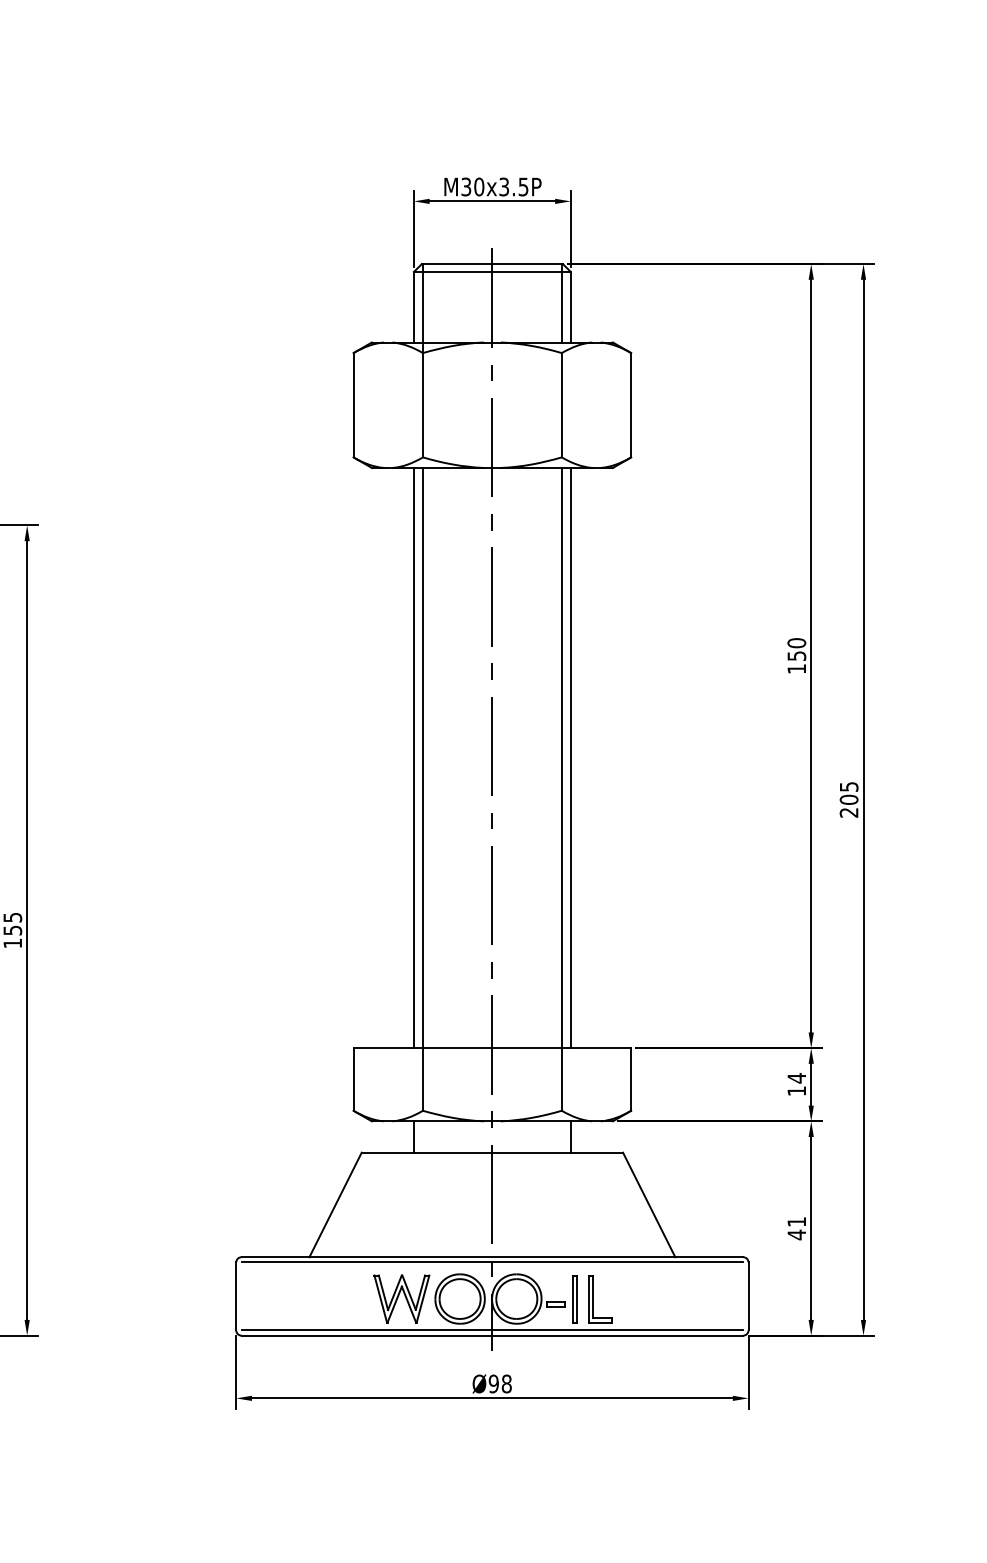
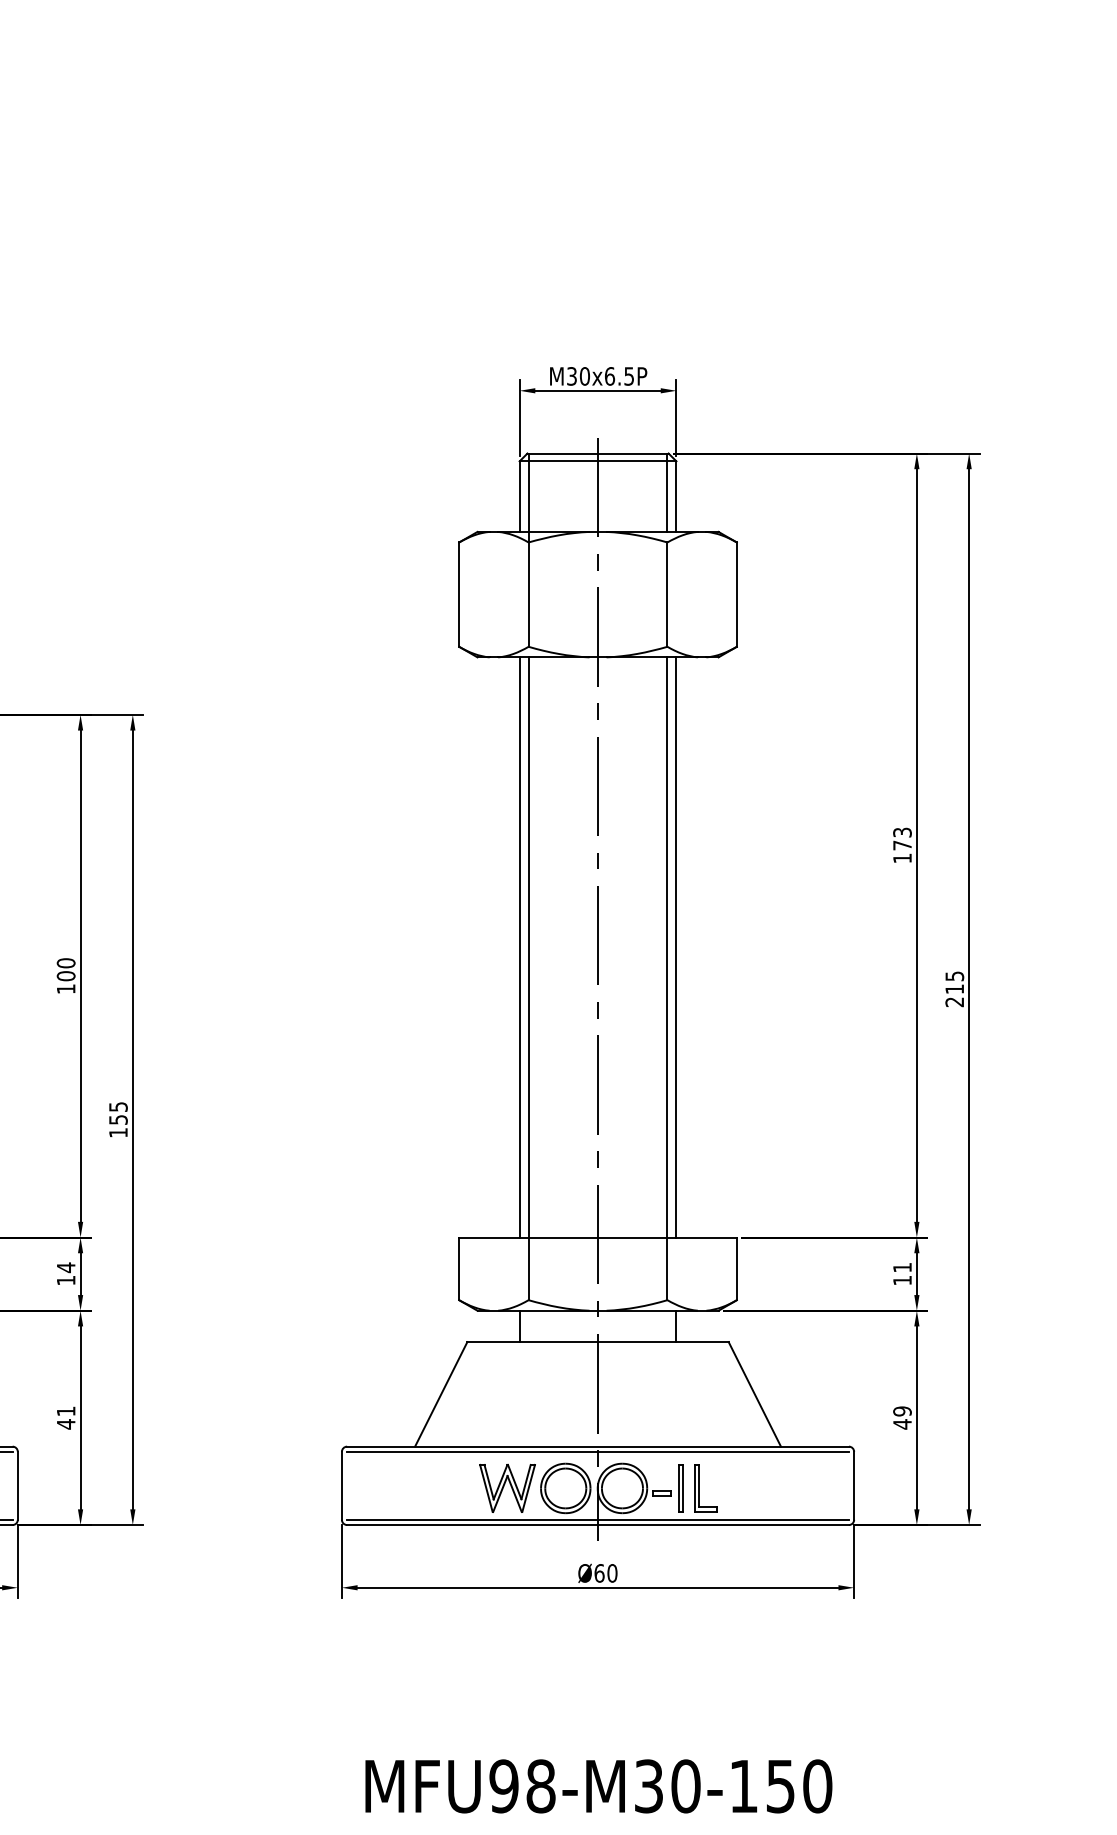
text: (504, 187) -> (610, 376), M30x3.5P -> M30x6.5P
text: (796, 649) -> (902, 838), 150 -> 173
text: (848, 800) -> (954, 989), 205 -> 215
text: (796, 1078) -> (902, 1267), 14 -> 11
text: (796, 1222) -> (902, 1411), 41 -> 49
text: (499, 1384) -> (605, 1573), Ø98 -> Ø60

